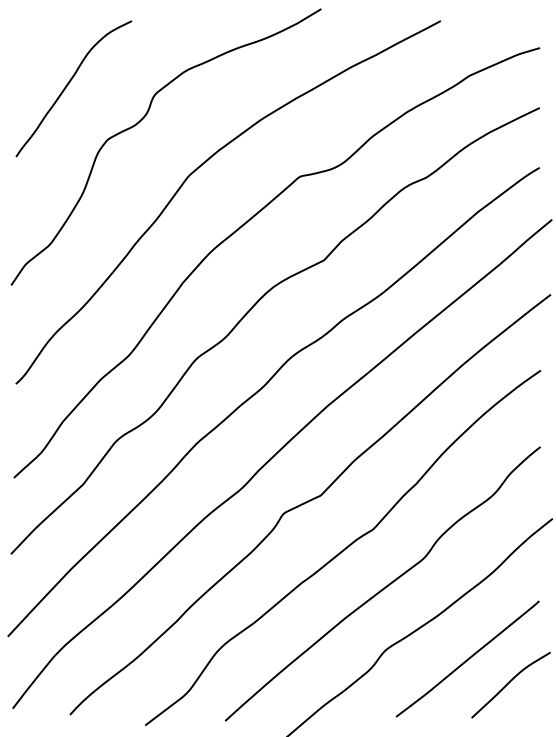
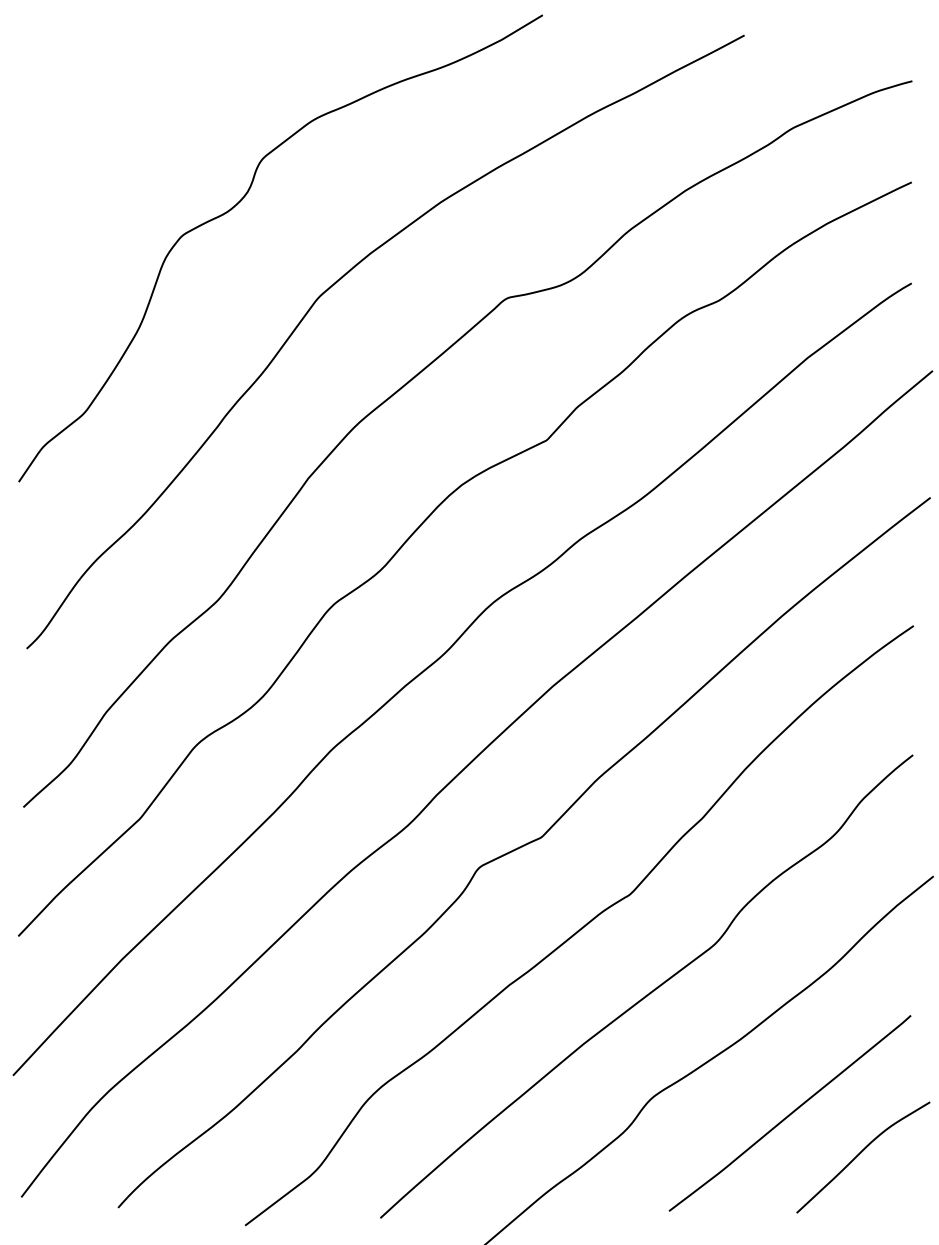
curve: (68, 85) -> (115, 144), removed

